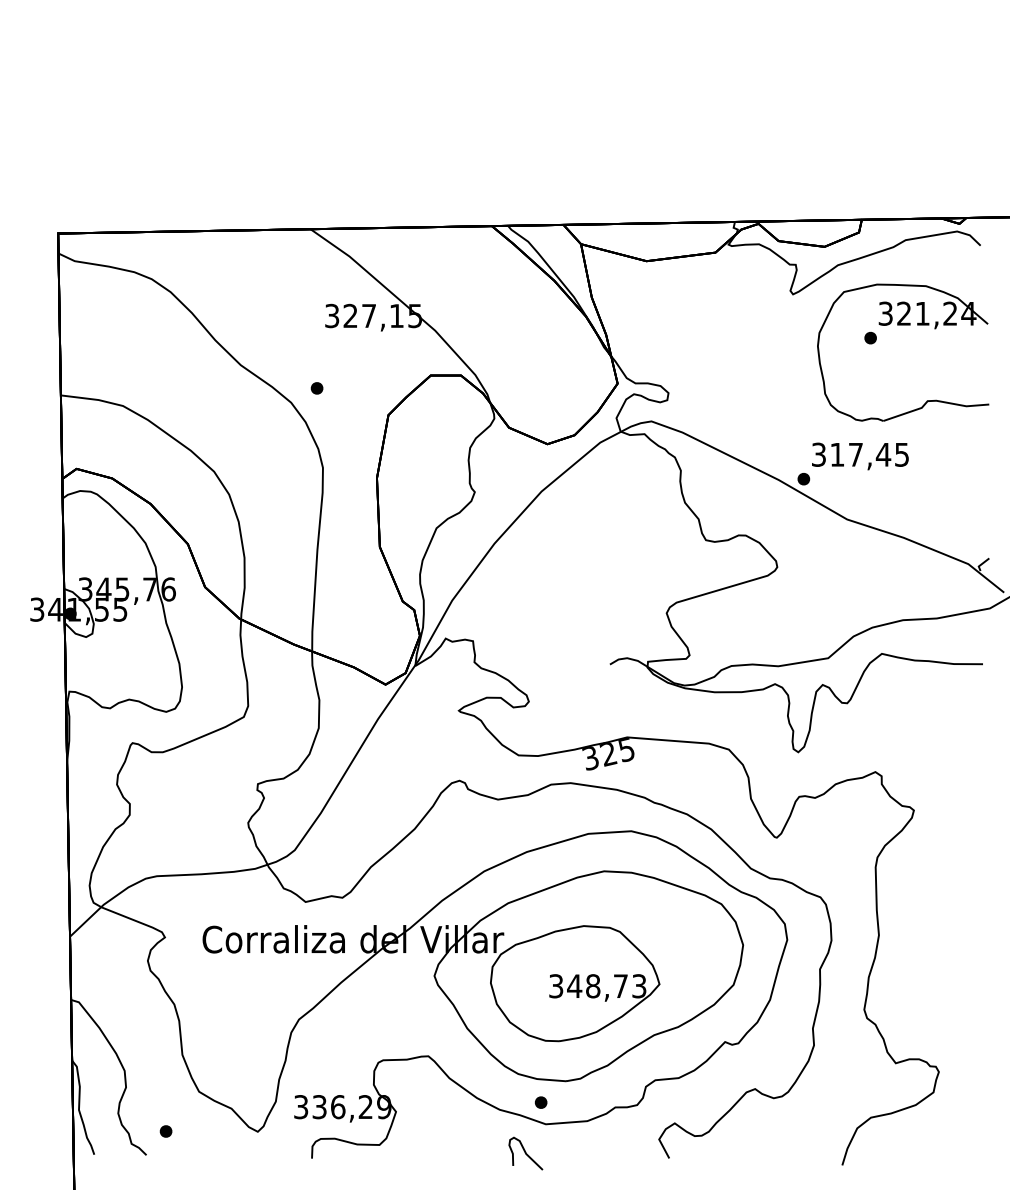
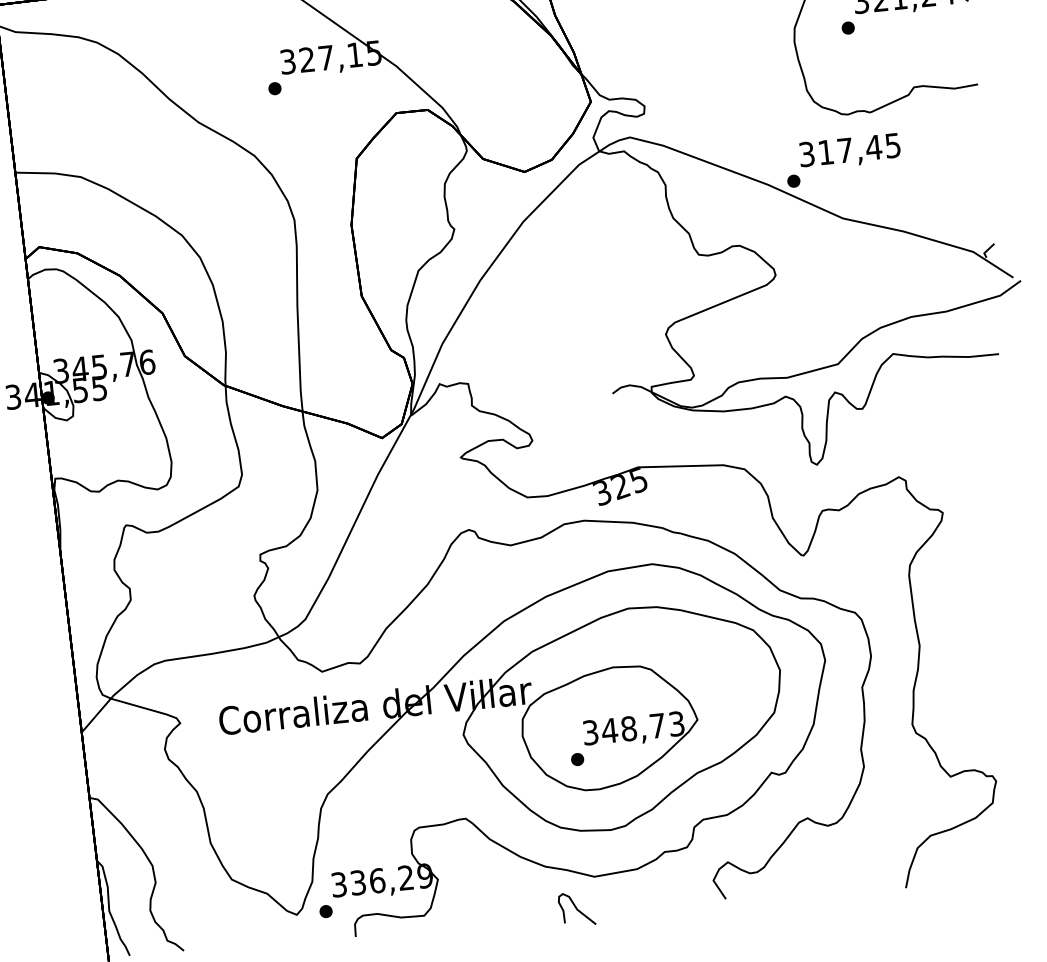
part: (316, 388) -> (274, 88), moved
part: (540, 1102) -> (576, 759), moved
part: (165, 1131) -> (325, 911), moved

